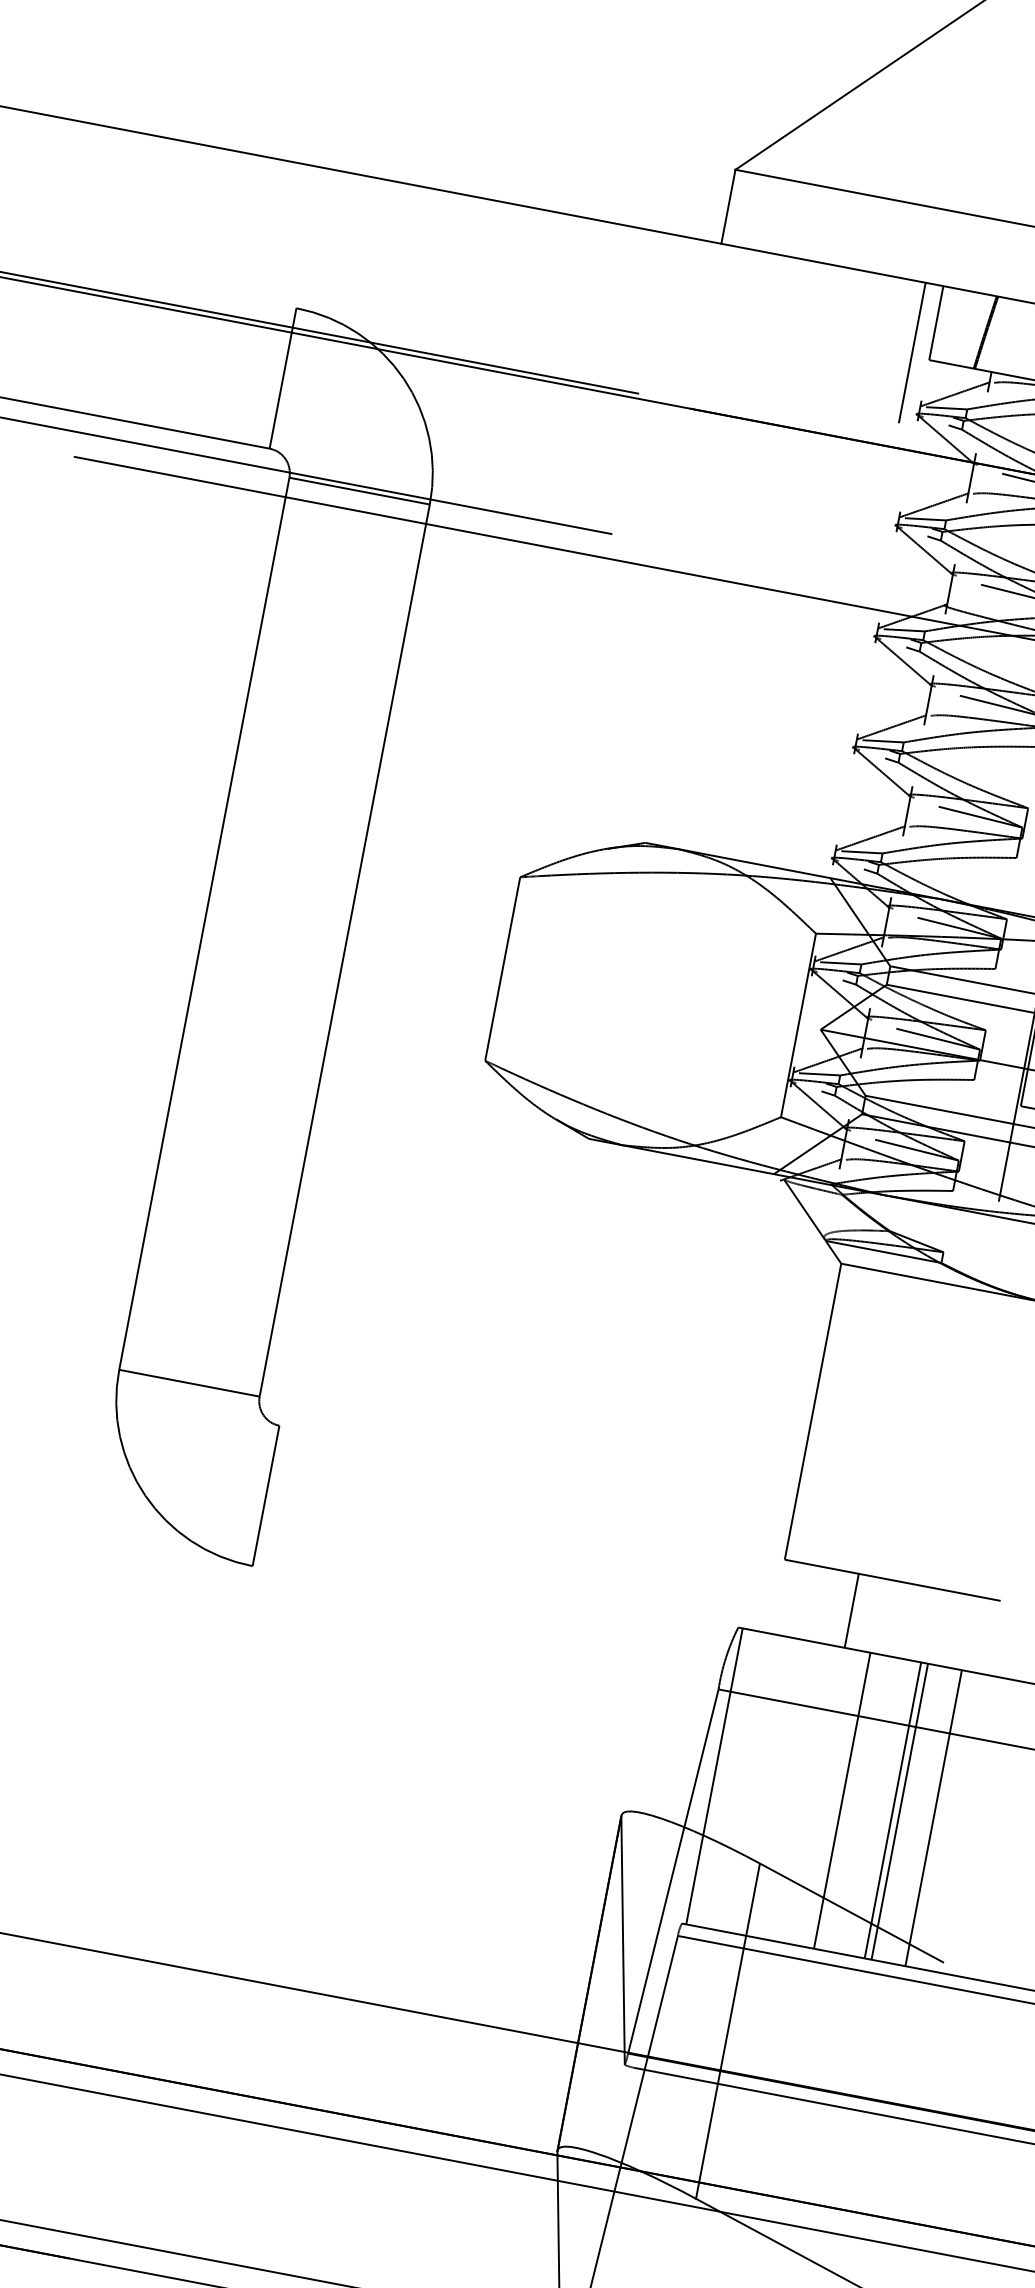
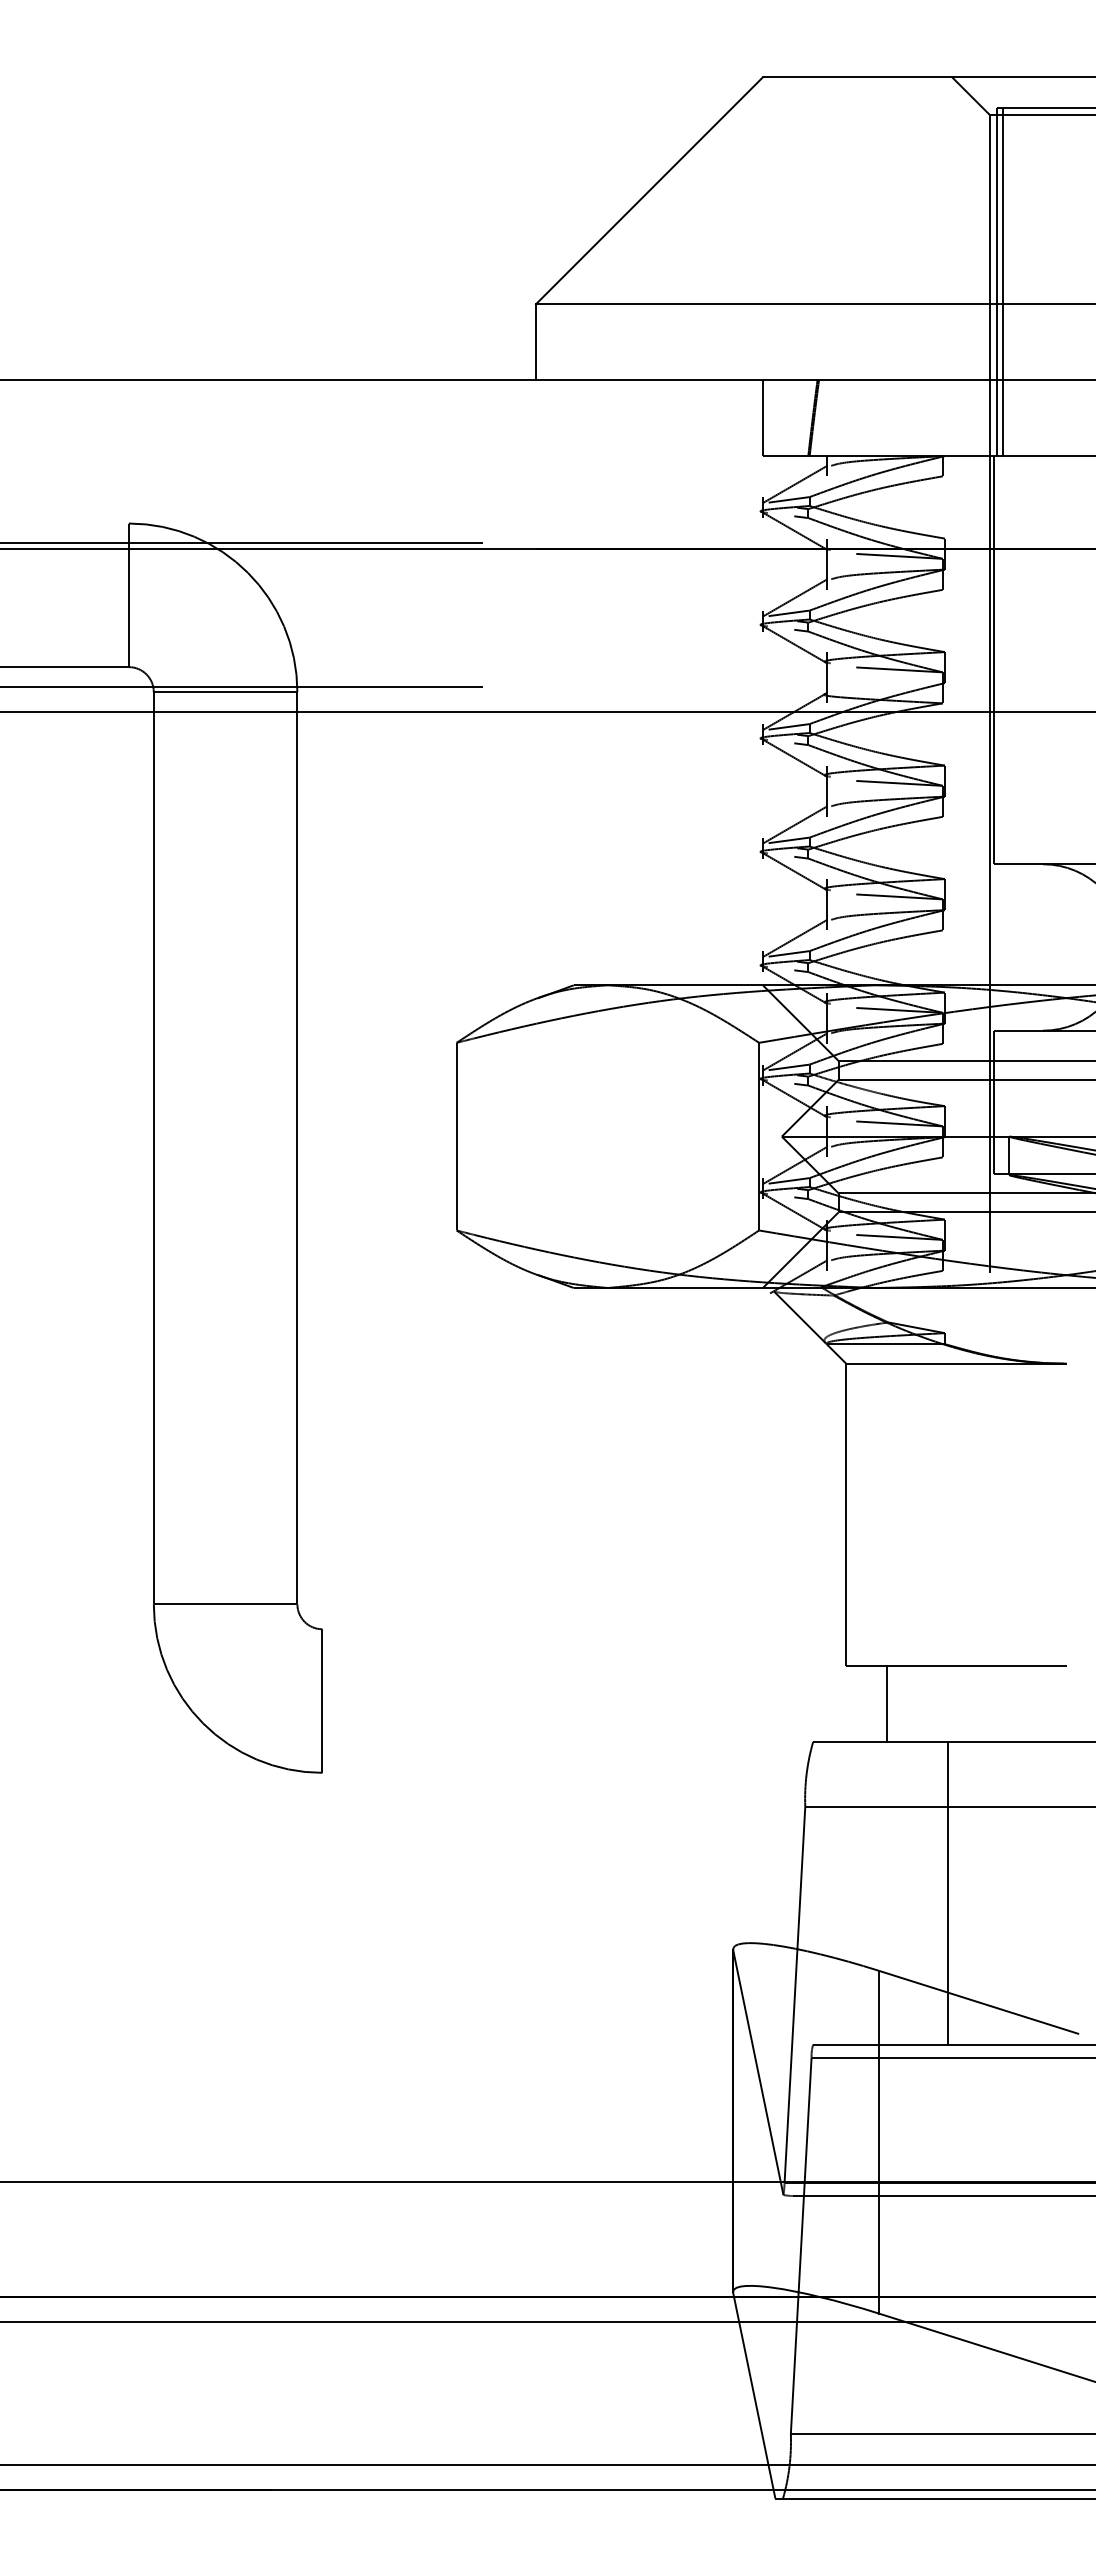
line: (911, 352) -> (744, 451), removed
line: (851, 1611) -> (886, 1704), moved
line: (714, 1776) -> (817, 1893), removed
line: (893, 1810) -> (1000, 1893), removed
line: (900, 1811) -> (1007, 1893), removed
line: (933, 1818) -> (1041, 1893), removed

